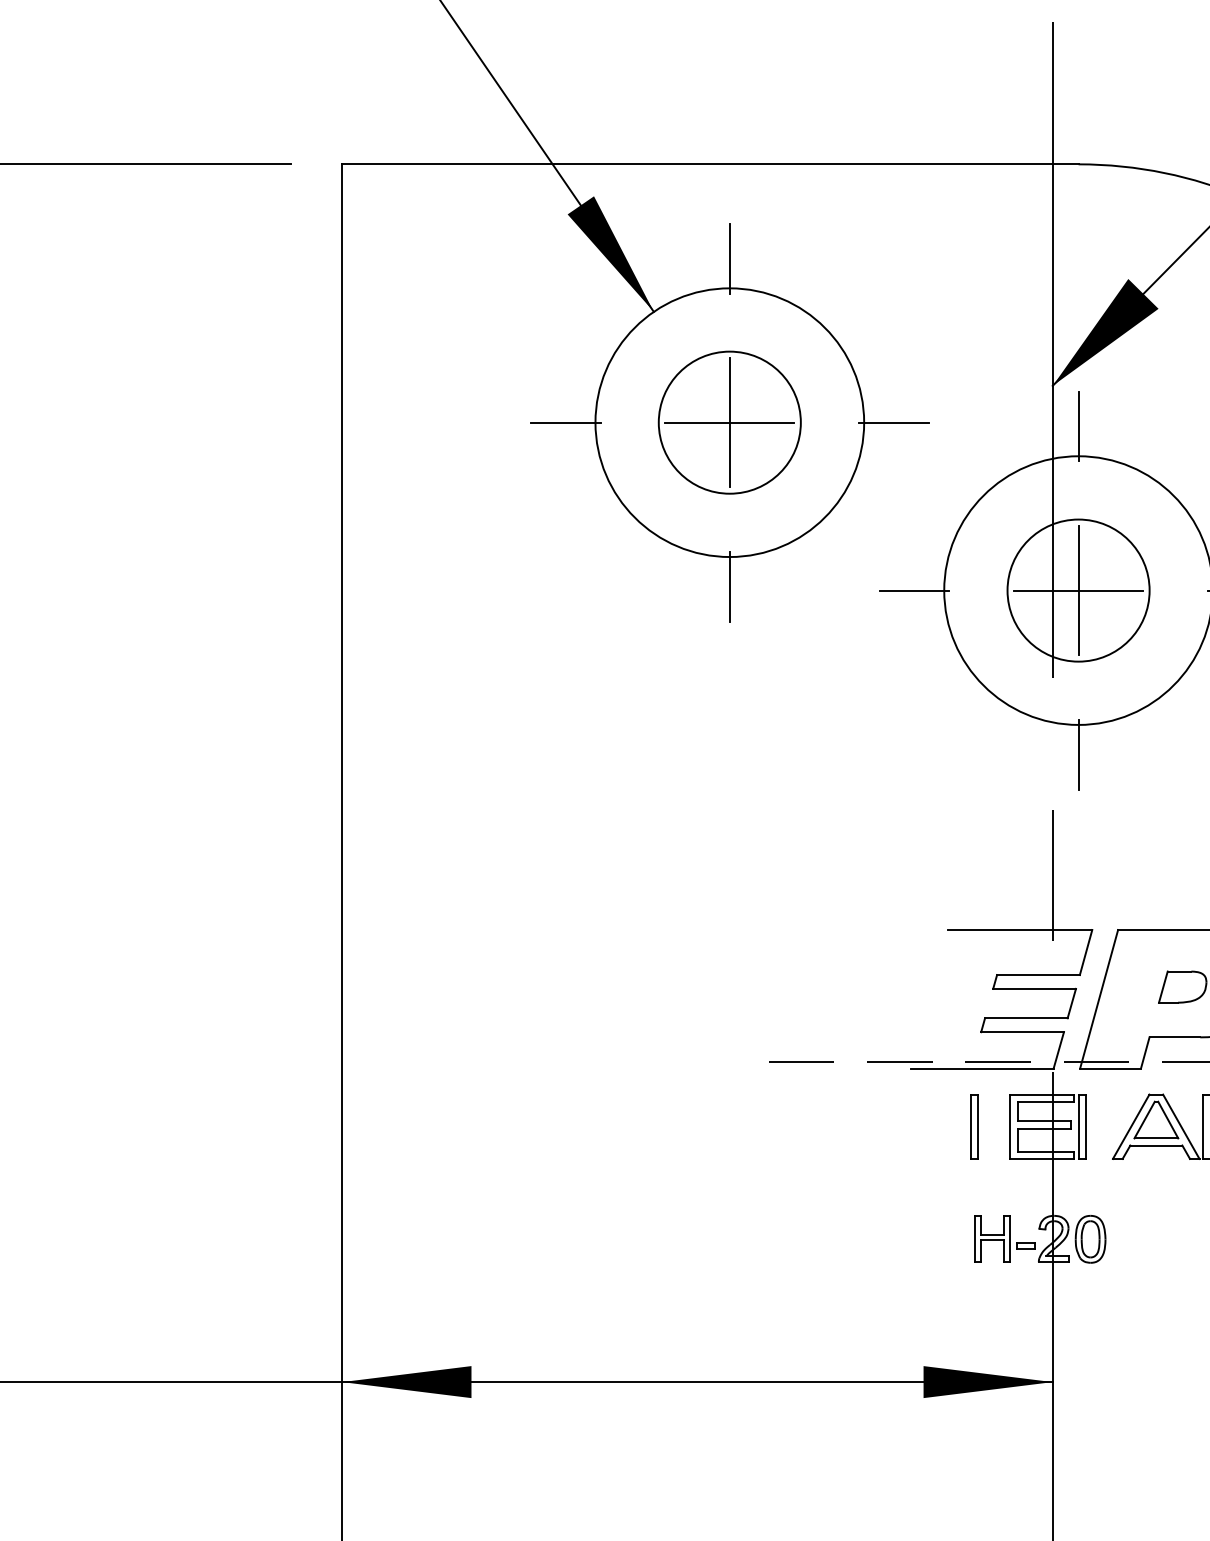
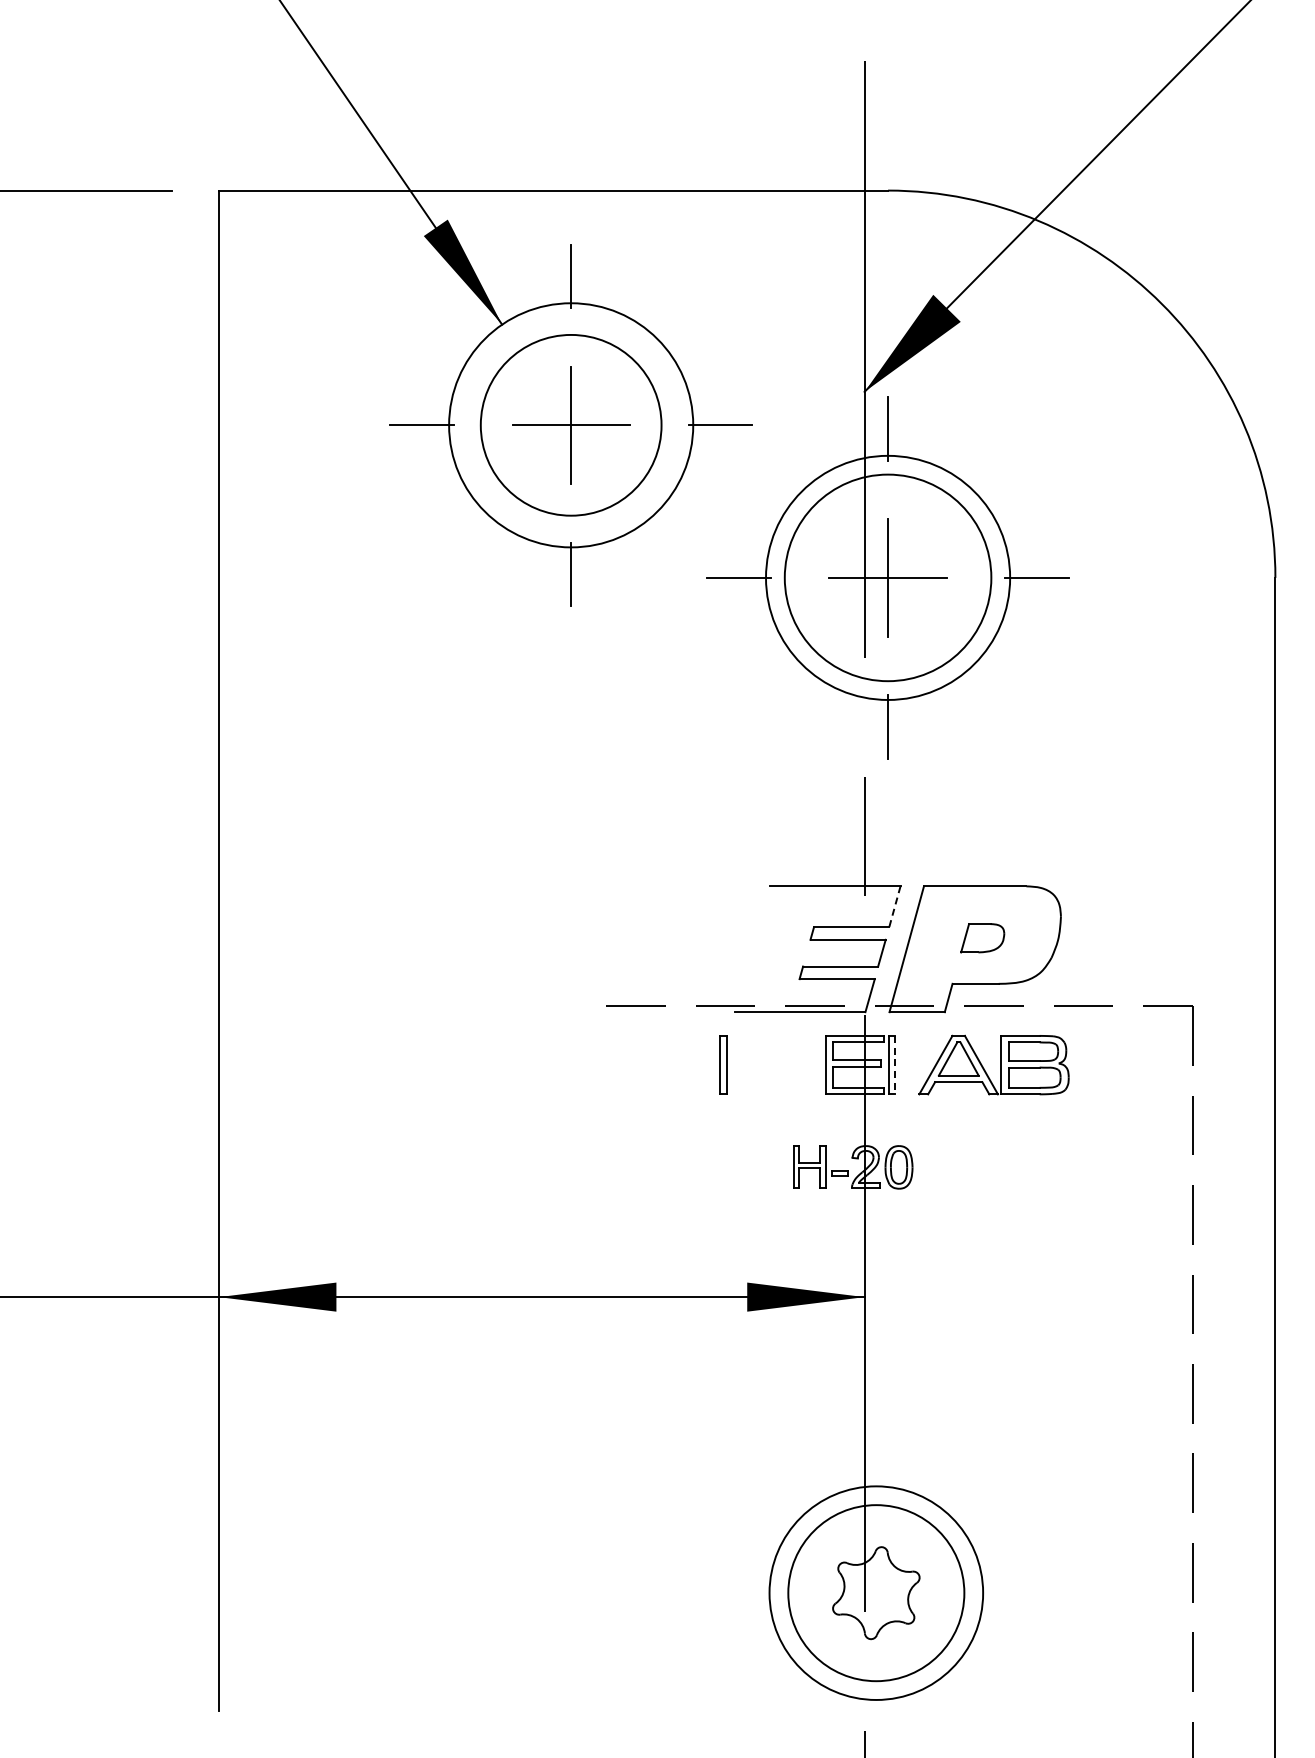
circle: (729, 421) -> (570, 424), size x1.4
circle: (1077, 590) -> (887, 577), size x1.6
line: (1085, 953) -> (894, 907), solid -> dashed
part: (974, 1126) -> (723, 1064), moved
line: (1086, 1127) -> (895, 1065), solid -> dashed

